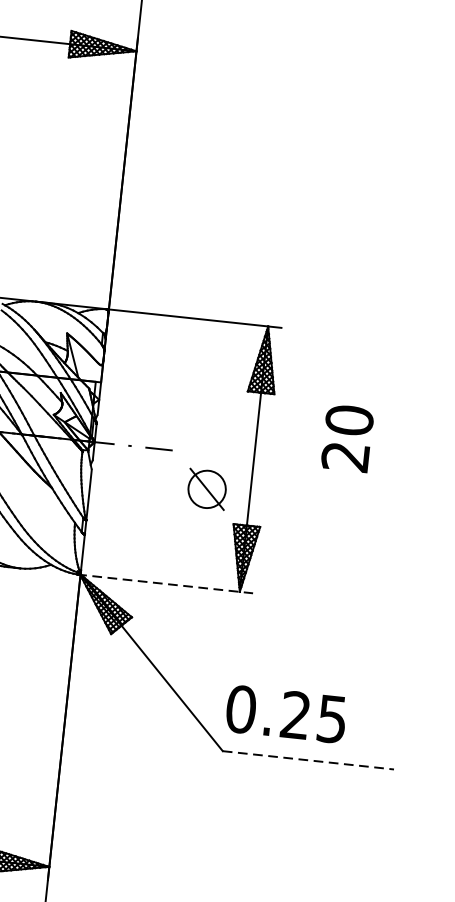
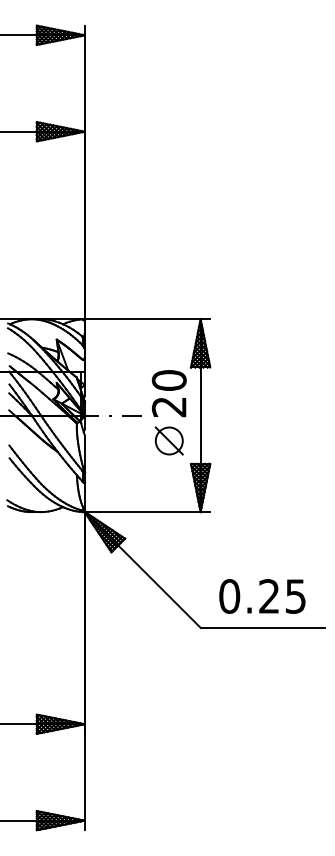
text: (346, 438) -> (168, 393), moved
line: (165, 584) -> (146, 512), dashed -> solid
text: (286, 714) -> (262, 596), moved
line: (309, 759) -> (263, 627), dashed -> solid

